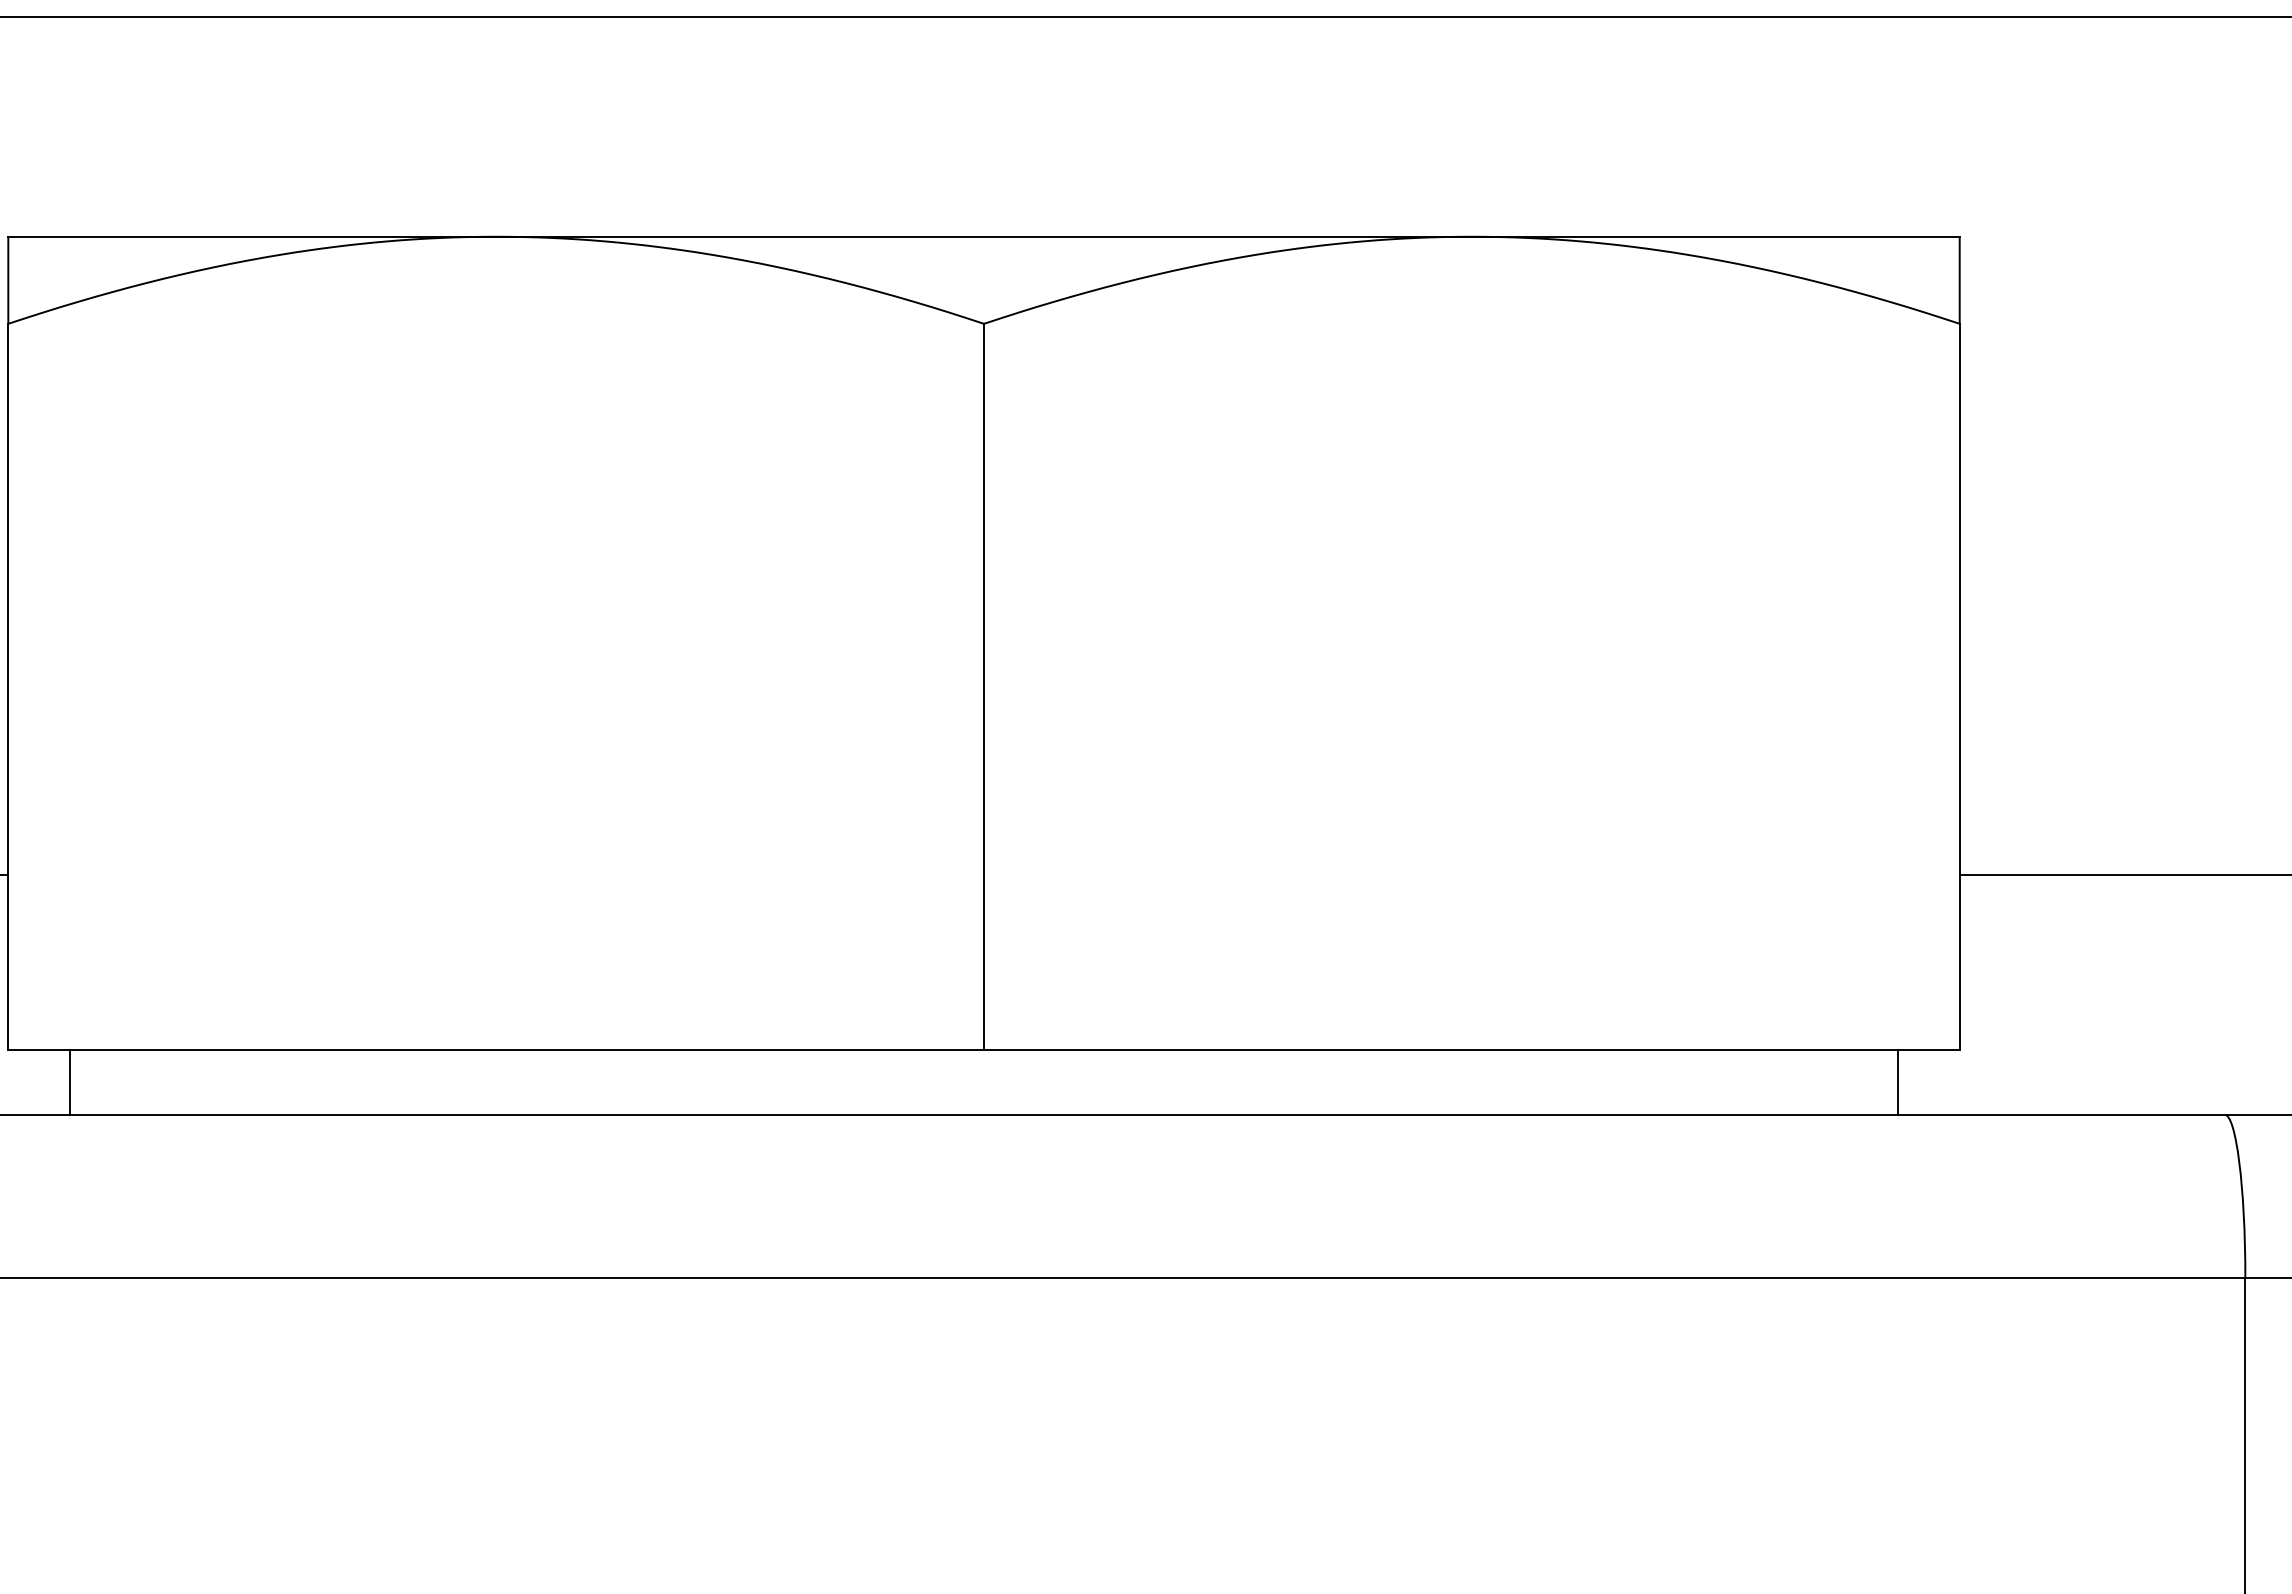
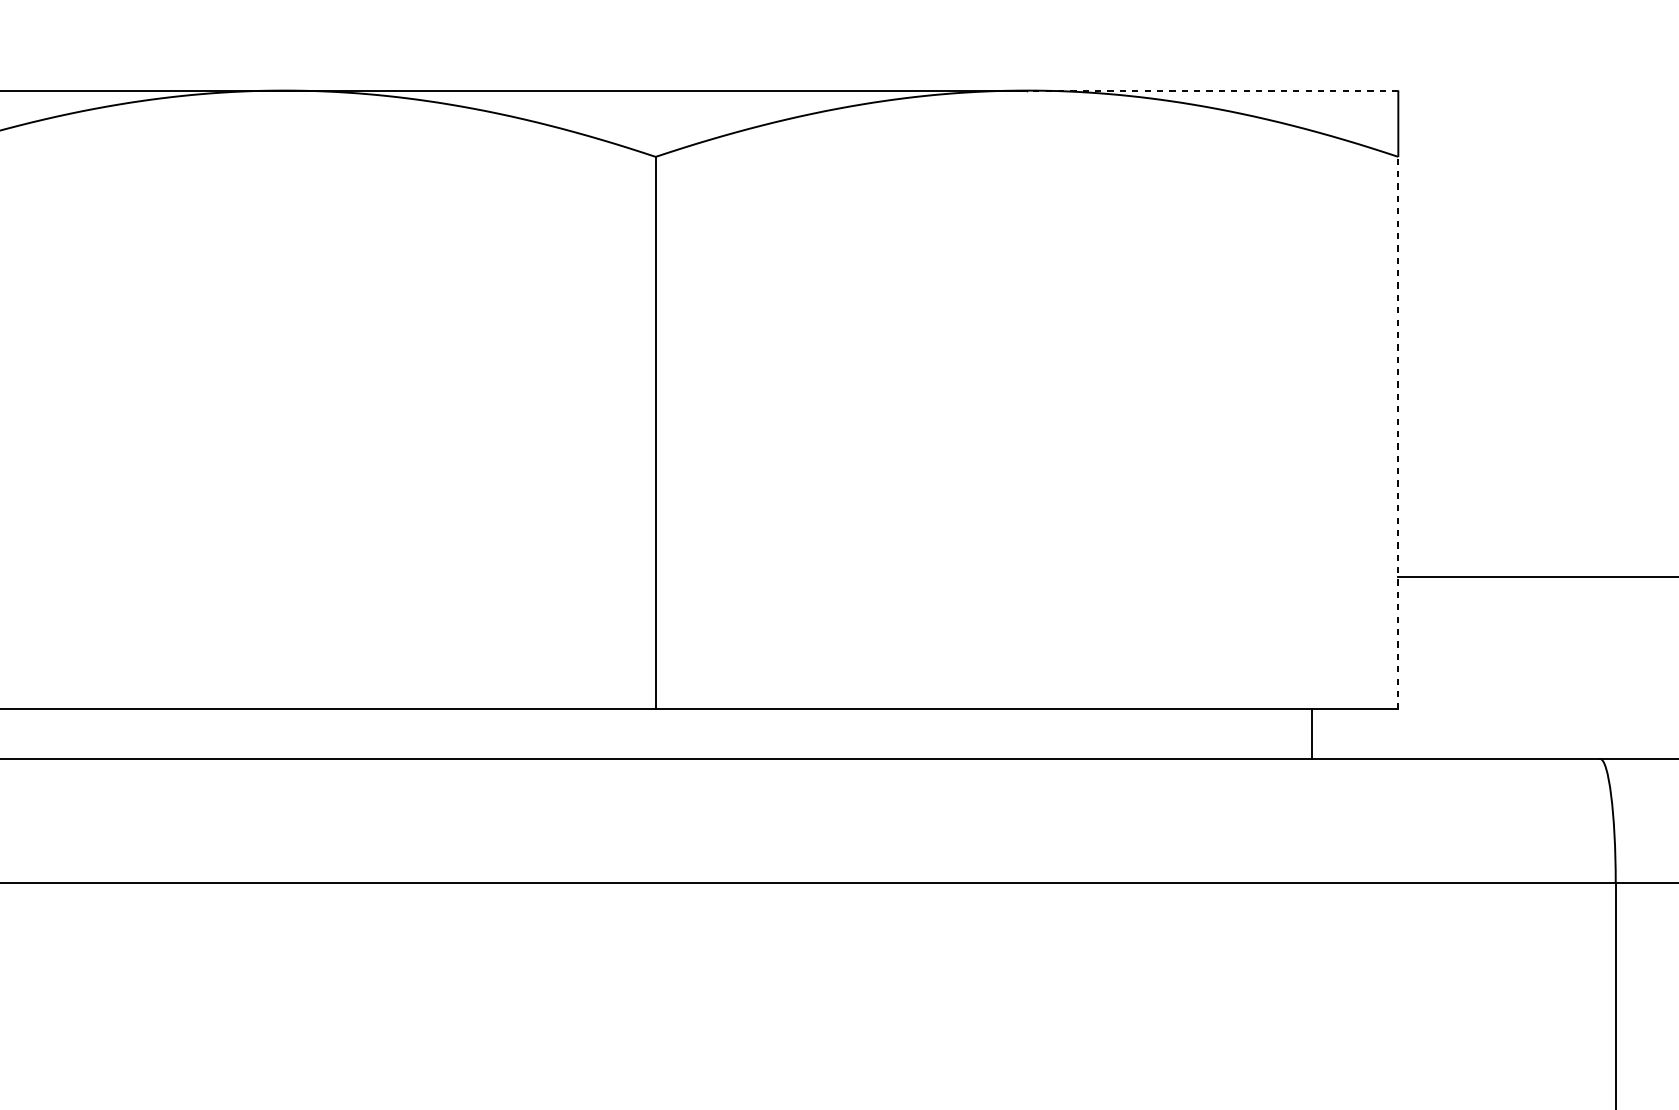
line: (1715, 236) -> (1212, 90), solid -> dashed
line: (1959, 686) -> (1398, 432), solid -> dashed
line: (1898, 1081) -> (1312, 733), moved

